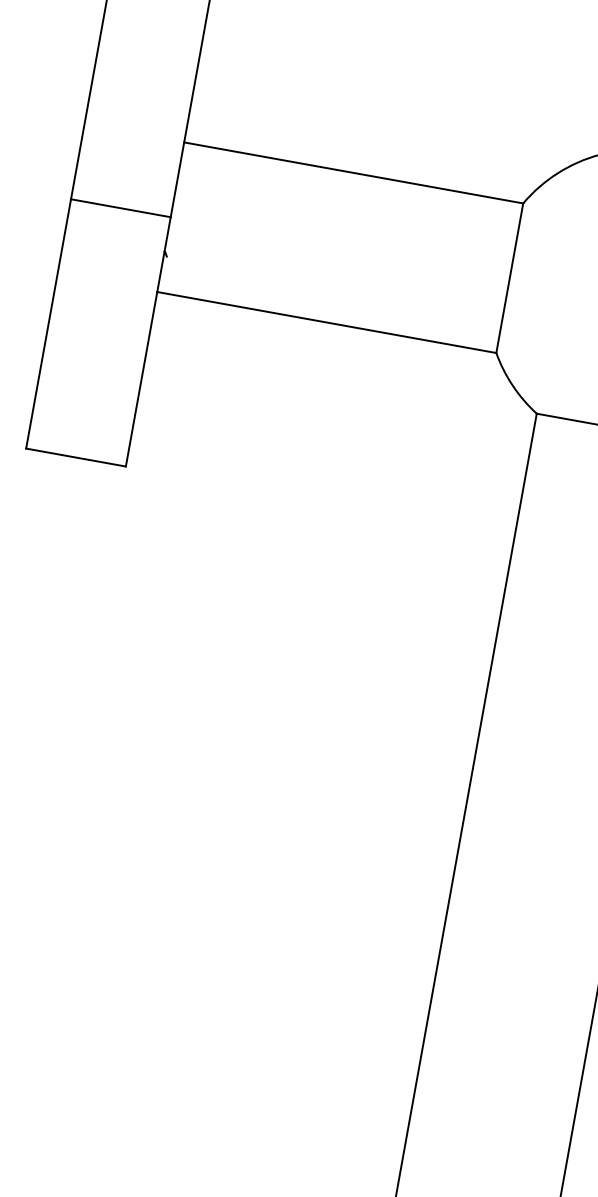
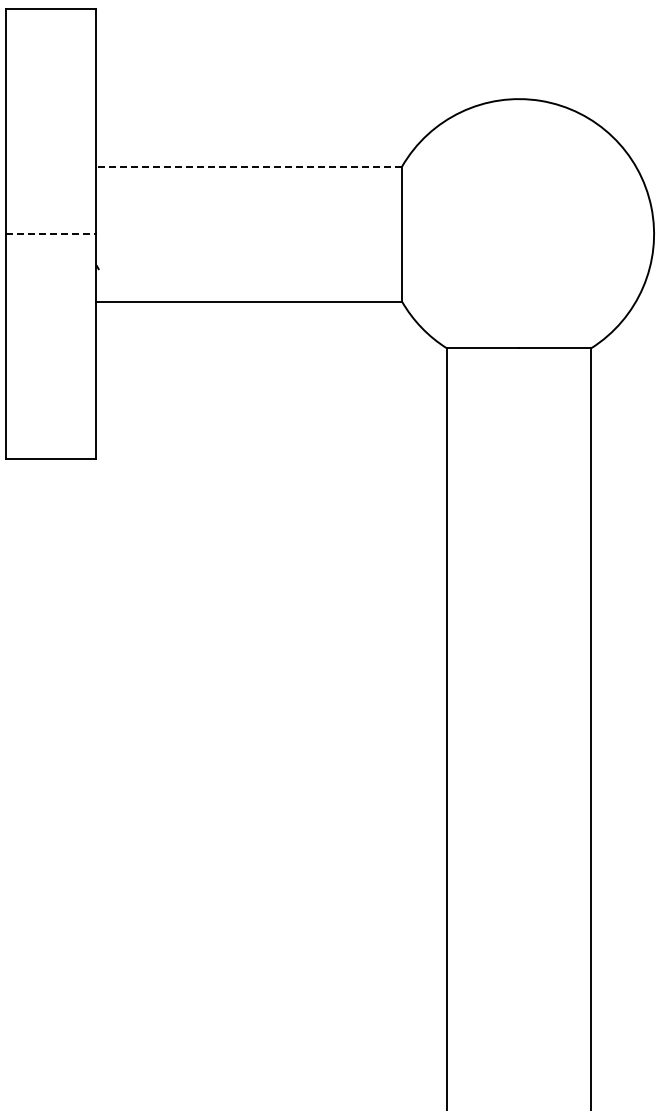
line: (353, 172) -> (248, 166), solid -> dashed
line: (121, 208) -> (51, 234), solid -> dashed

